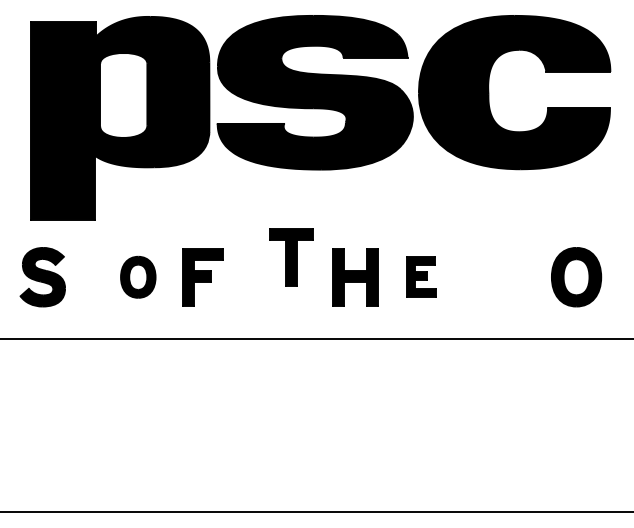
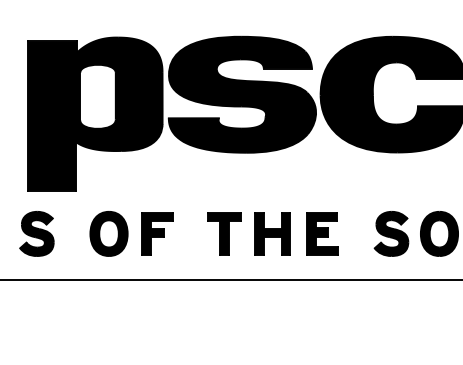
part: (291, 257) -> (224, 234), moved
part: (137, 277) -> (108, 234), size x1.43
part: (421, 277) -> (322, 234), size x1.43
part: (512, 277) -> (391, 234), added

